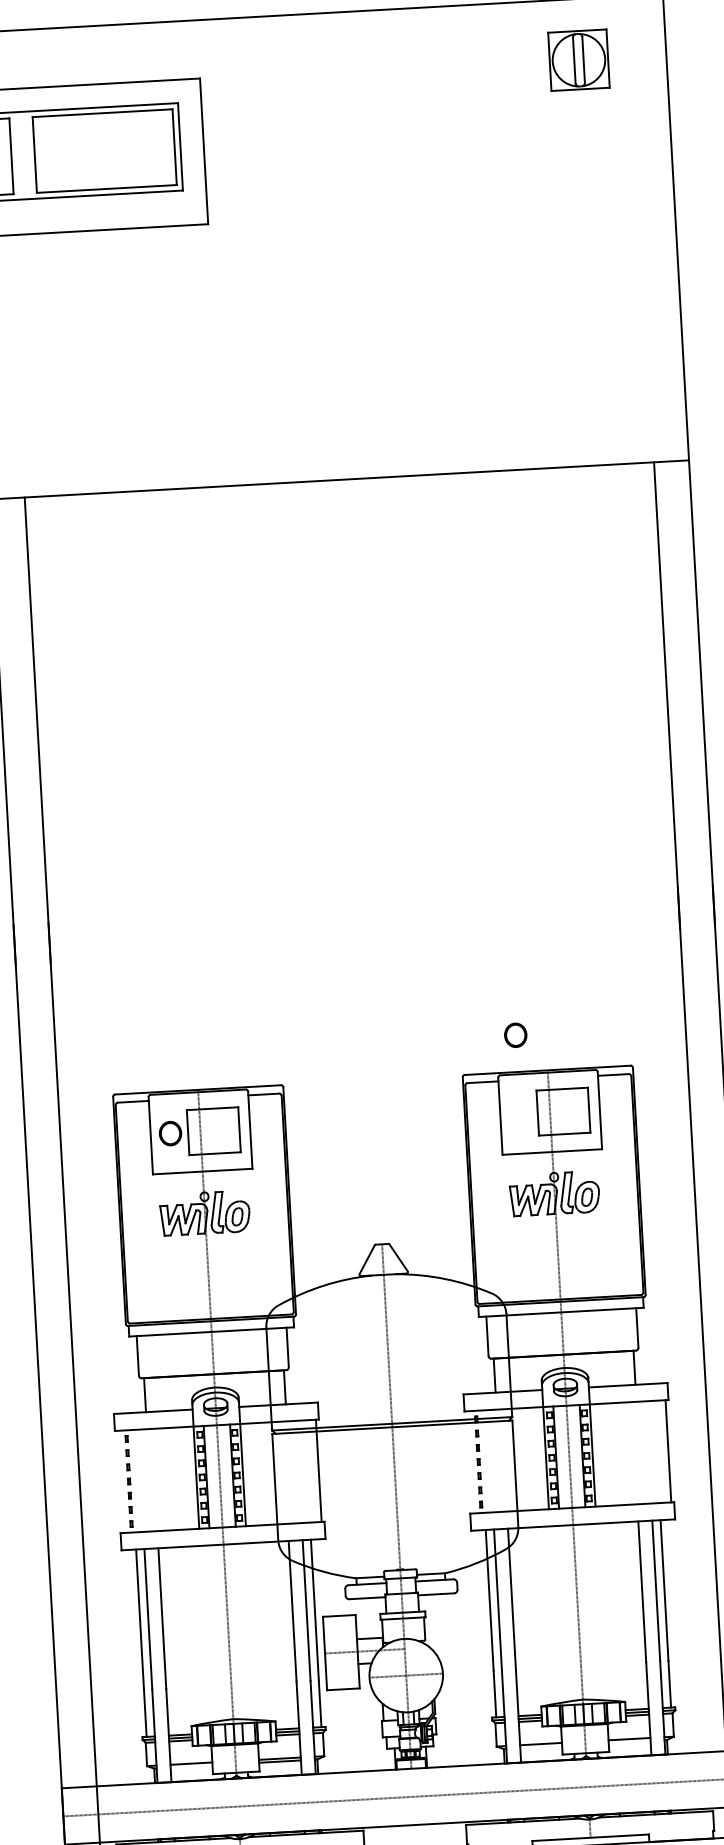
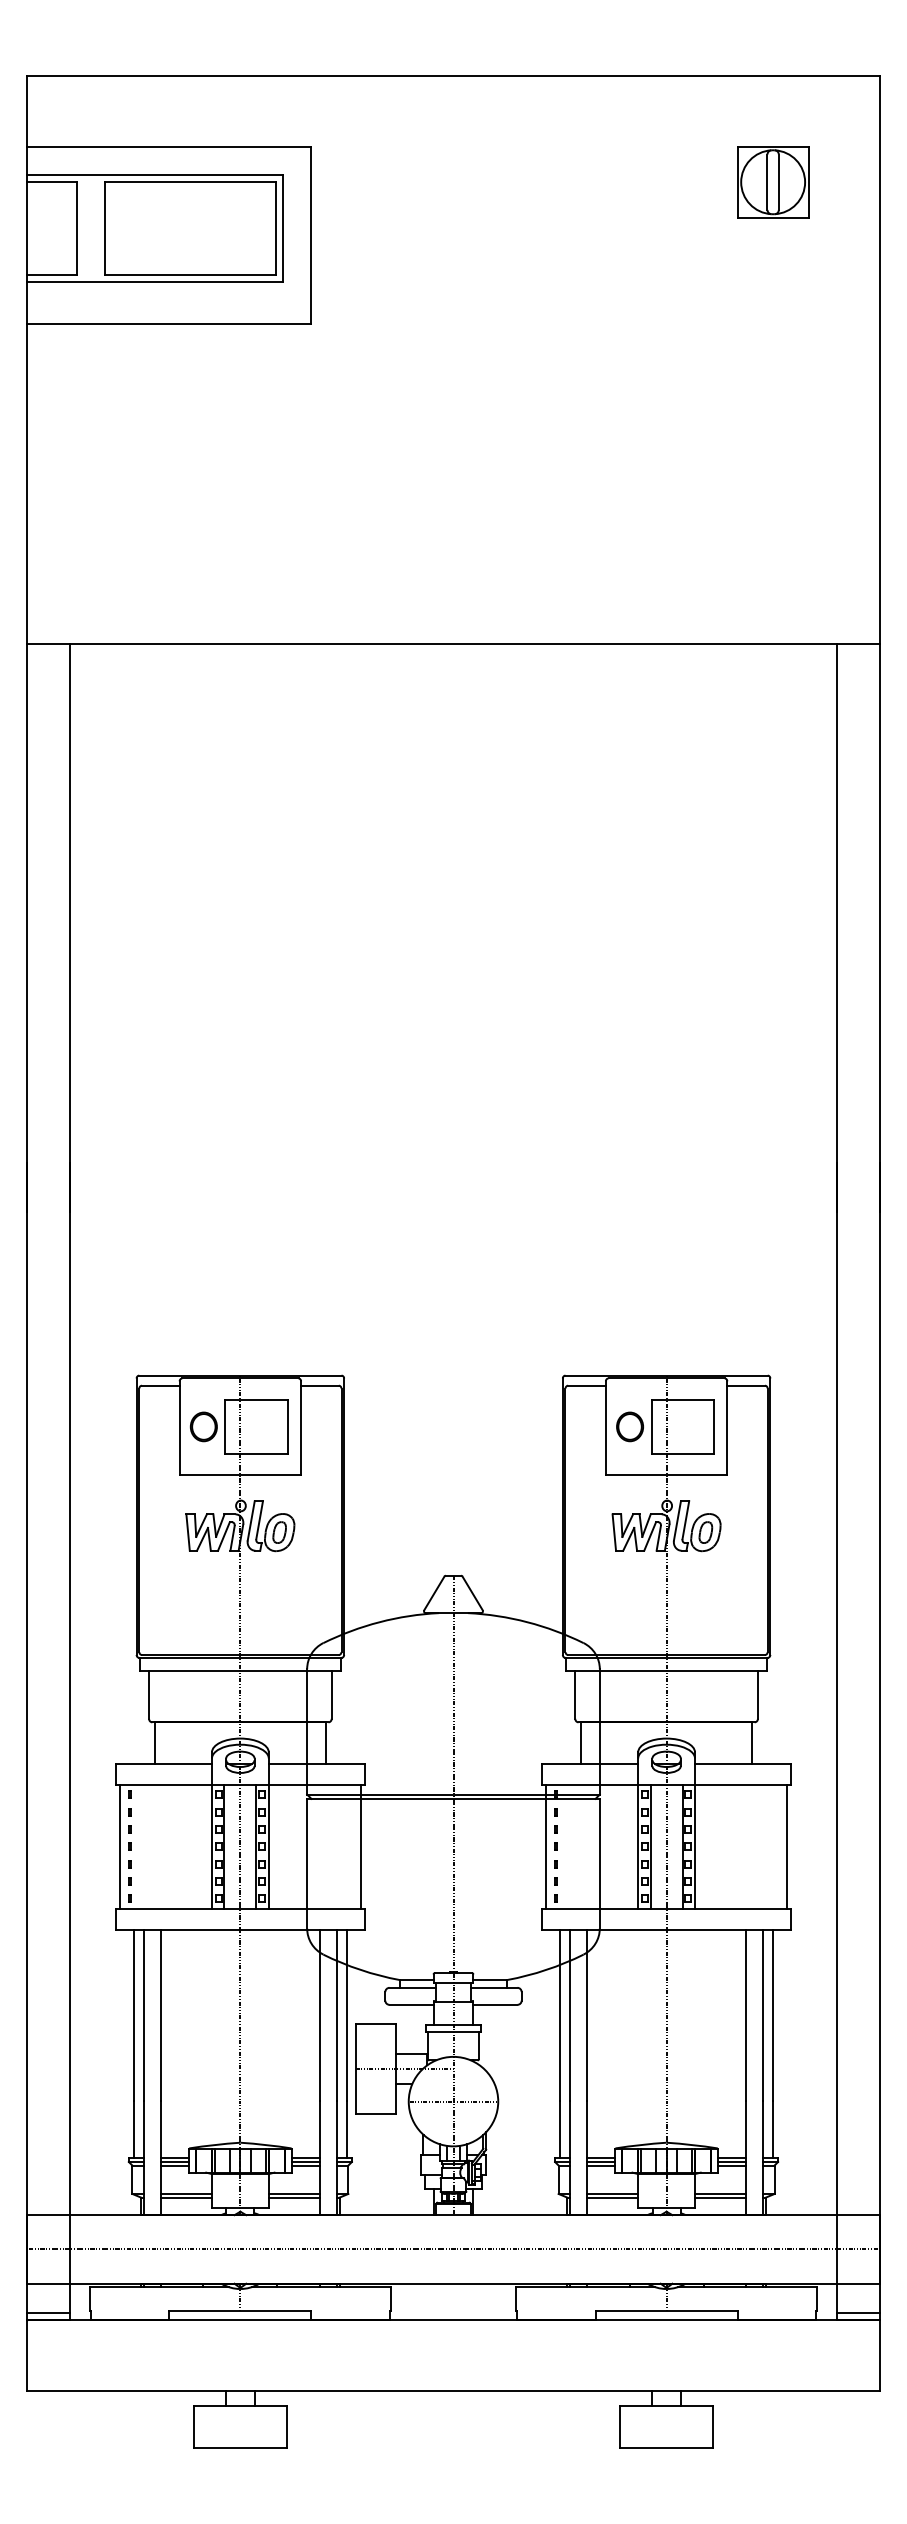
part: (579, 60) -> (773, 182), moved
part: (515, 1035) -> (629, 1426), moved
line: (470, 1462) -> (545, 1846), added
line: (120, 1481) -> (119, 1846), added
line: (629, 1742) -> (720, 2197), added
line: (541, 1746) -> (612, 2197), added
line: (190, 1766) -> (185, 2197), added

